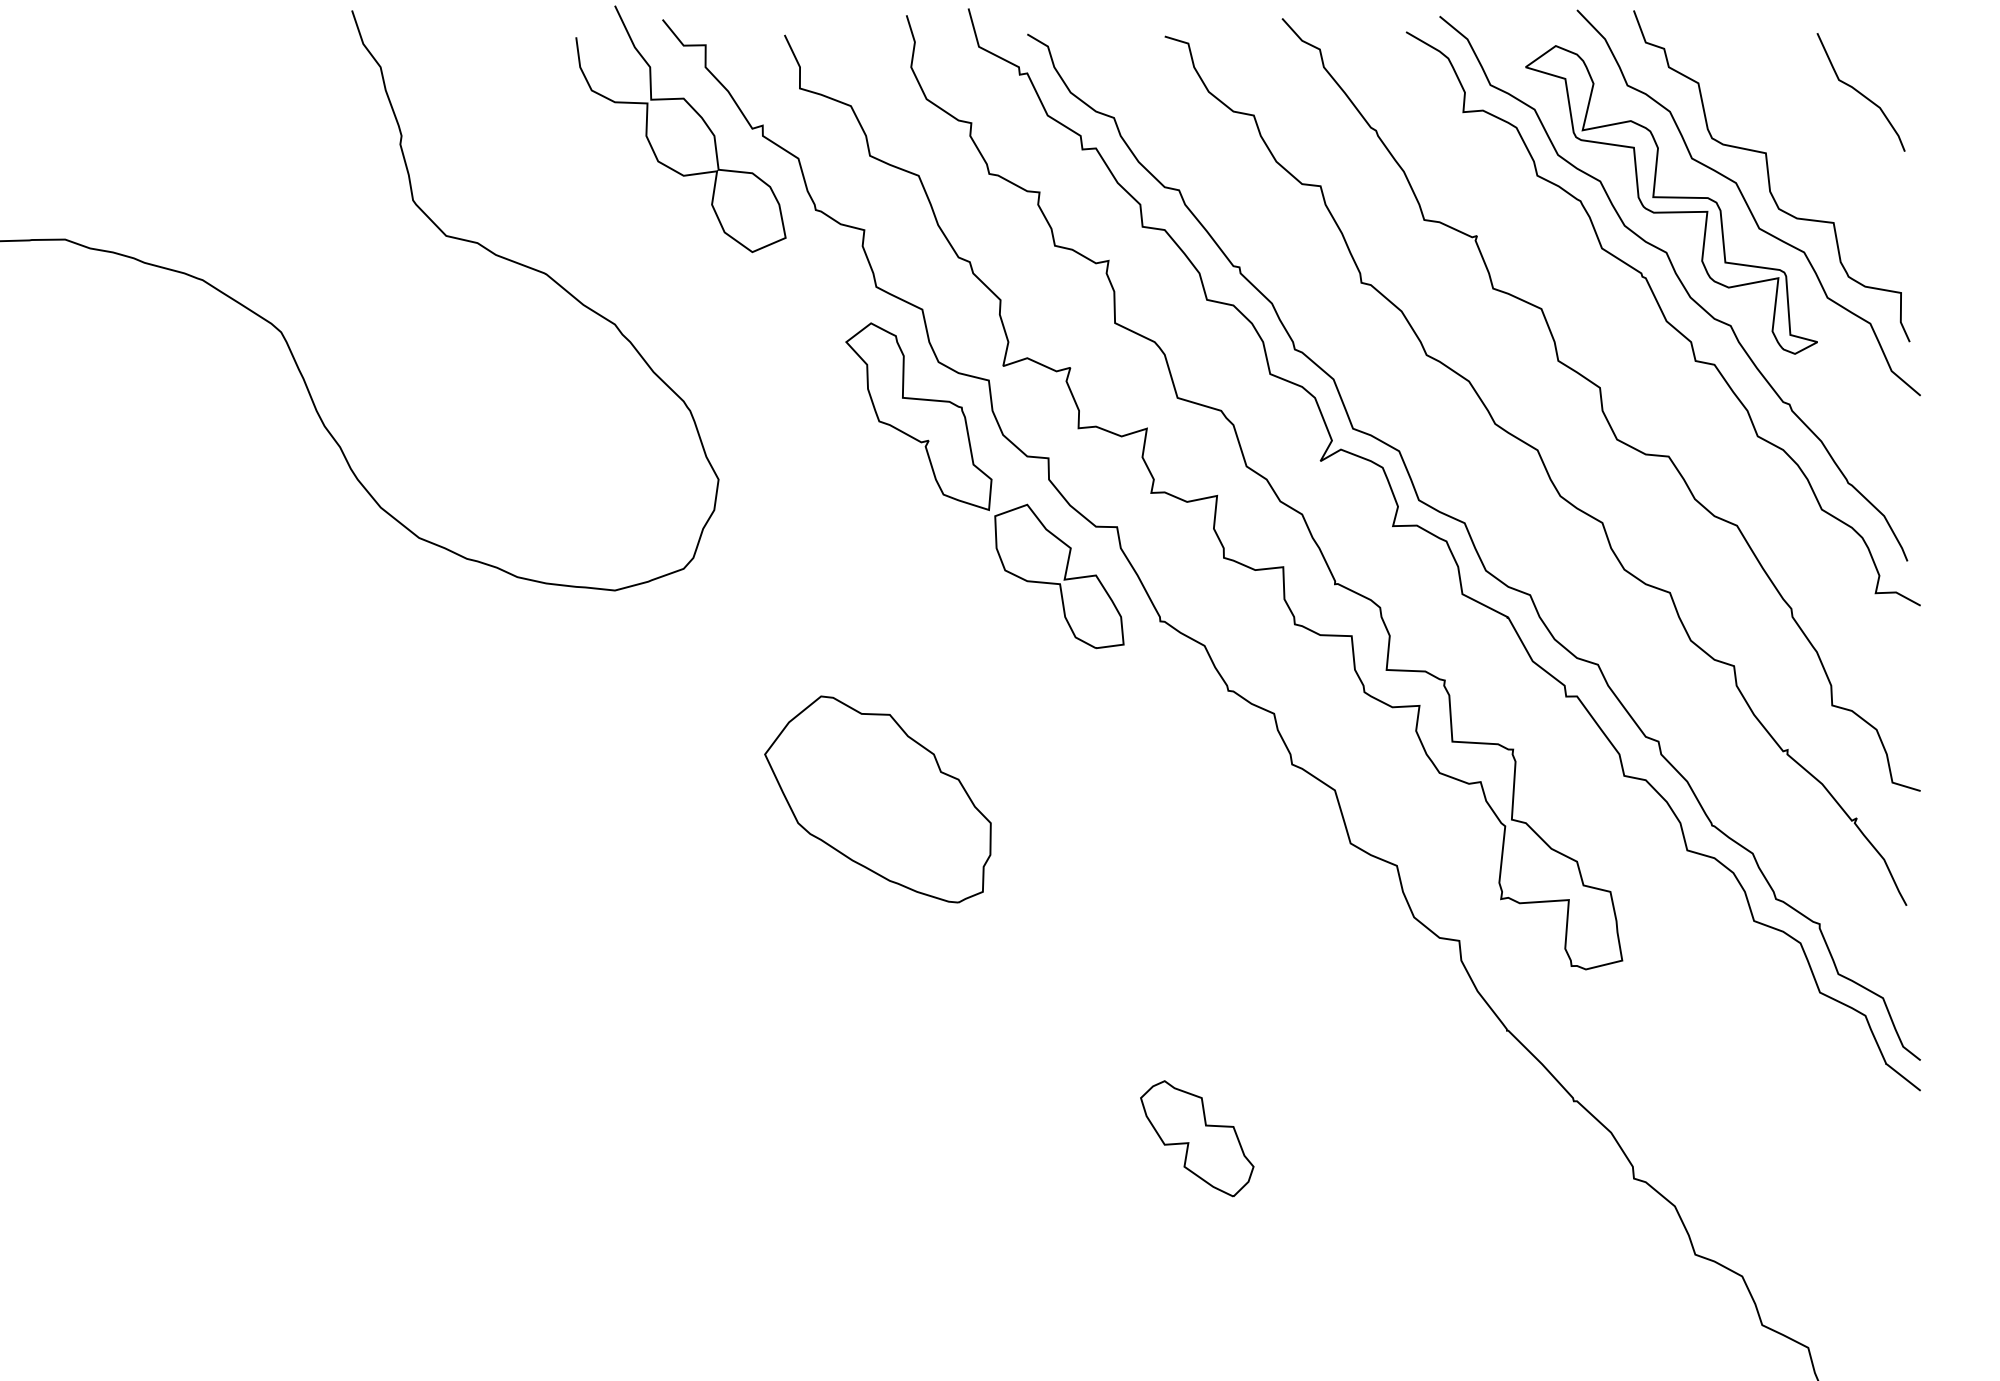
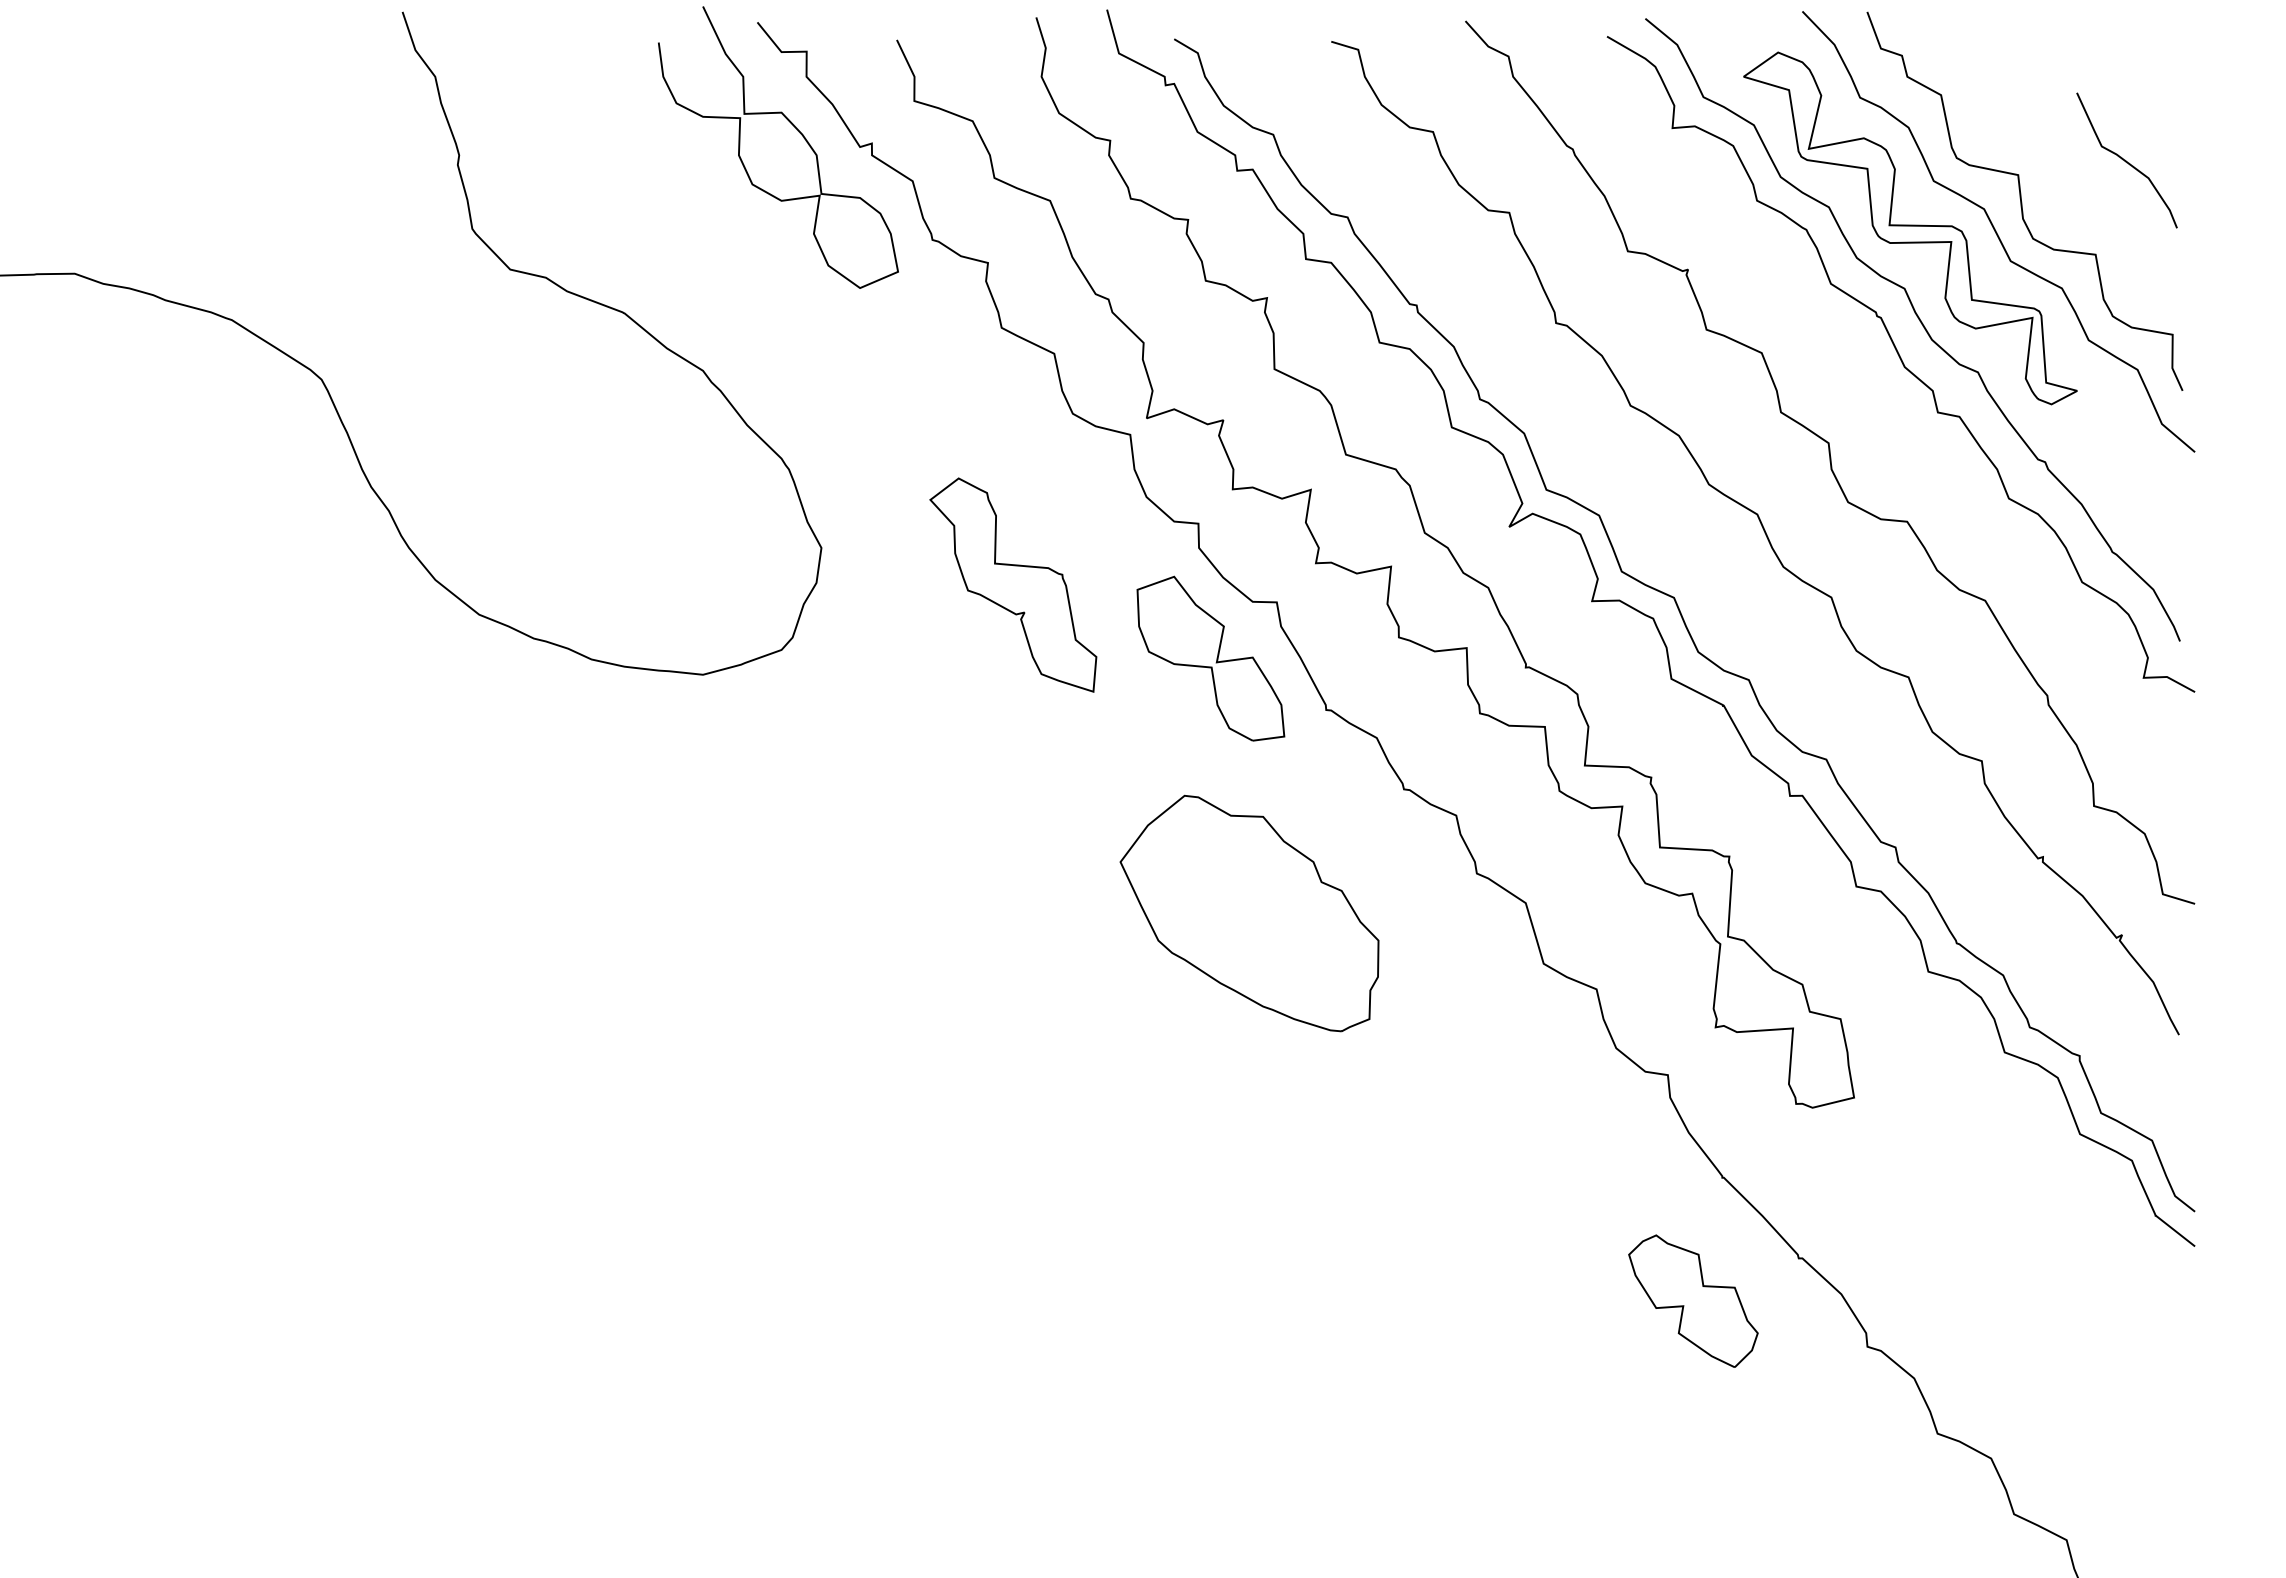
curve: (1860, 92) -> (2126, 160), moved
part: (919, 416) -> (1013, 584), moved
part: (877, 799) -> (1249, 913), moved
part: (1197, 1138) -> (1693, 1300), moved

